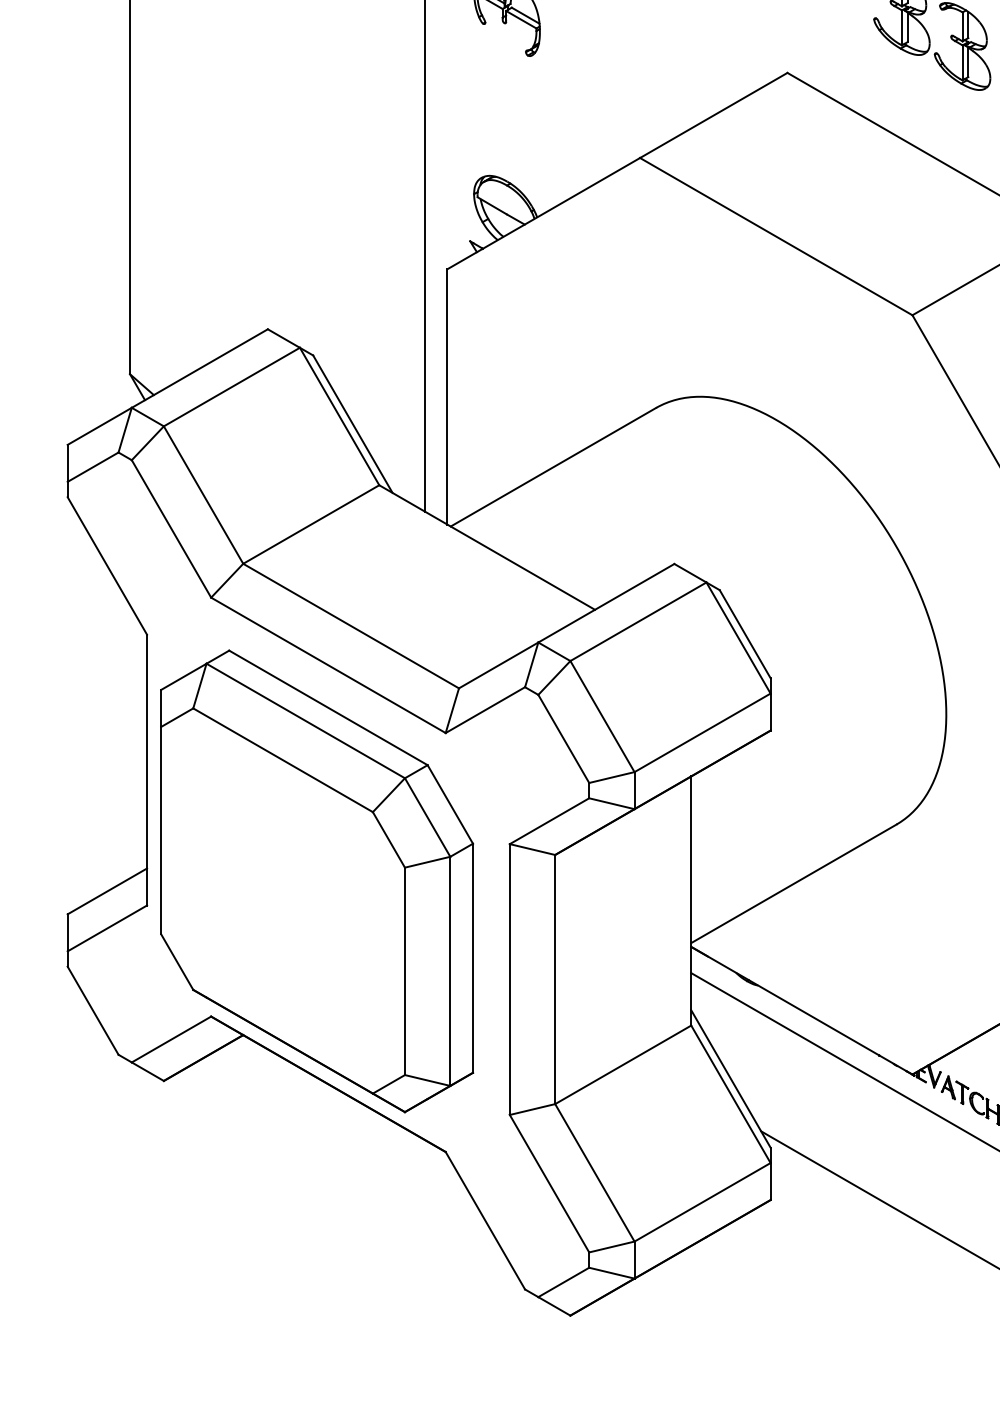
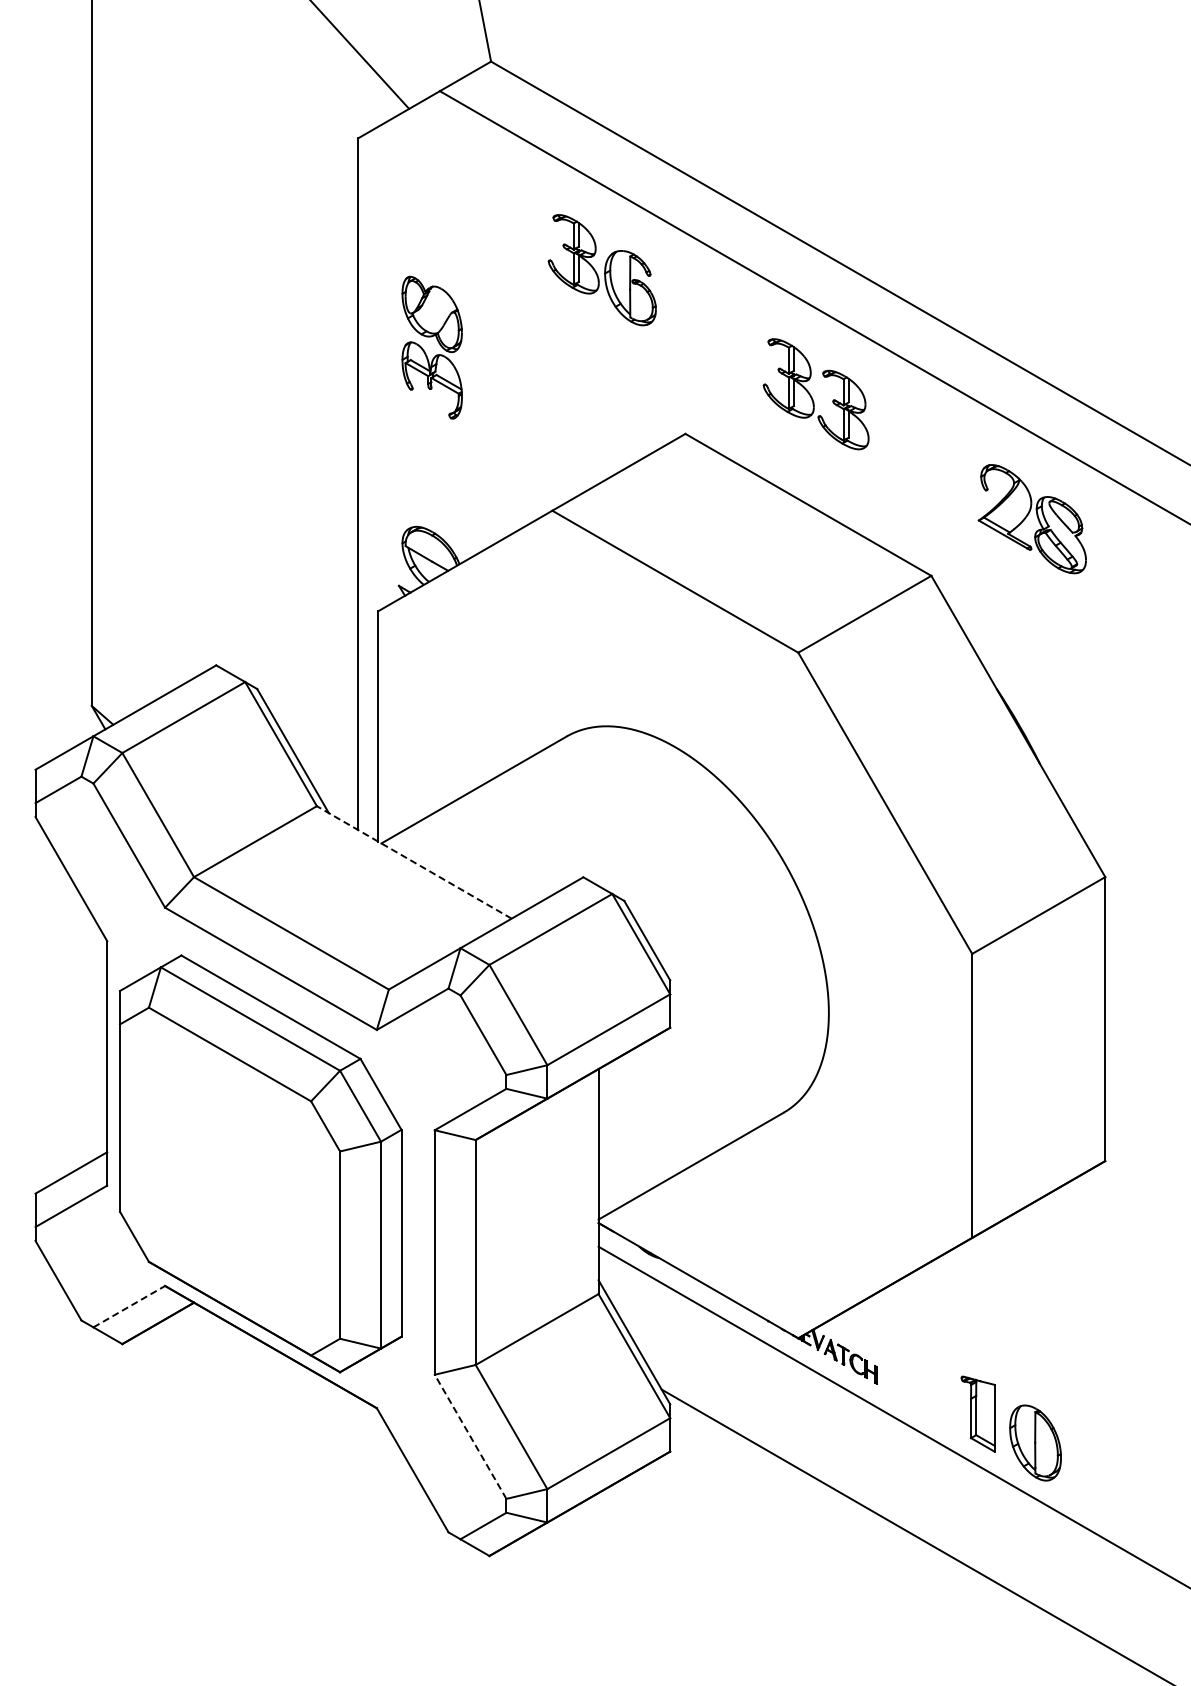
line: (486, 547) -> (413, 862), solid -> dashed
line: (171, 1039) -> (129, 1306), solid -> dashed
line: (549, 1183) -> (470, 1436), solid -> dashed

